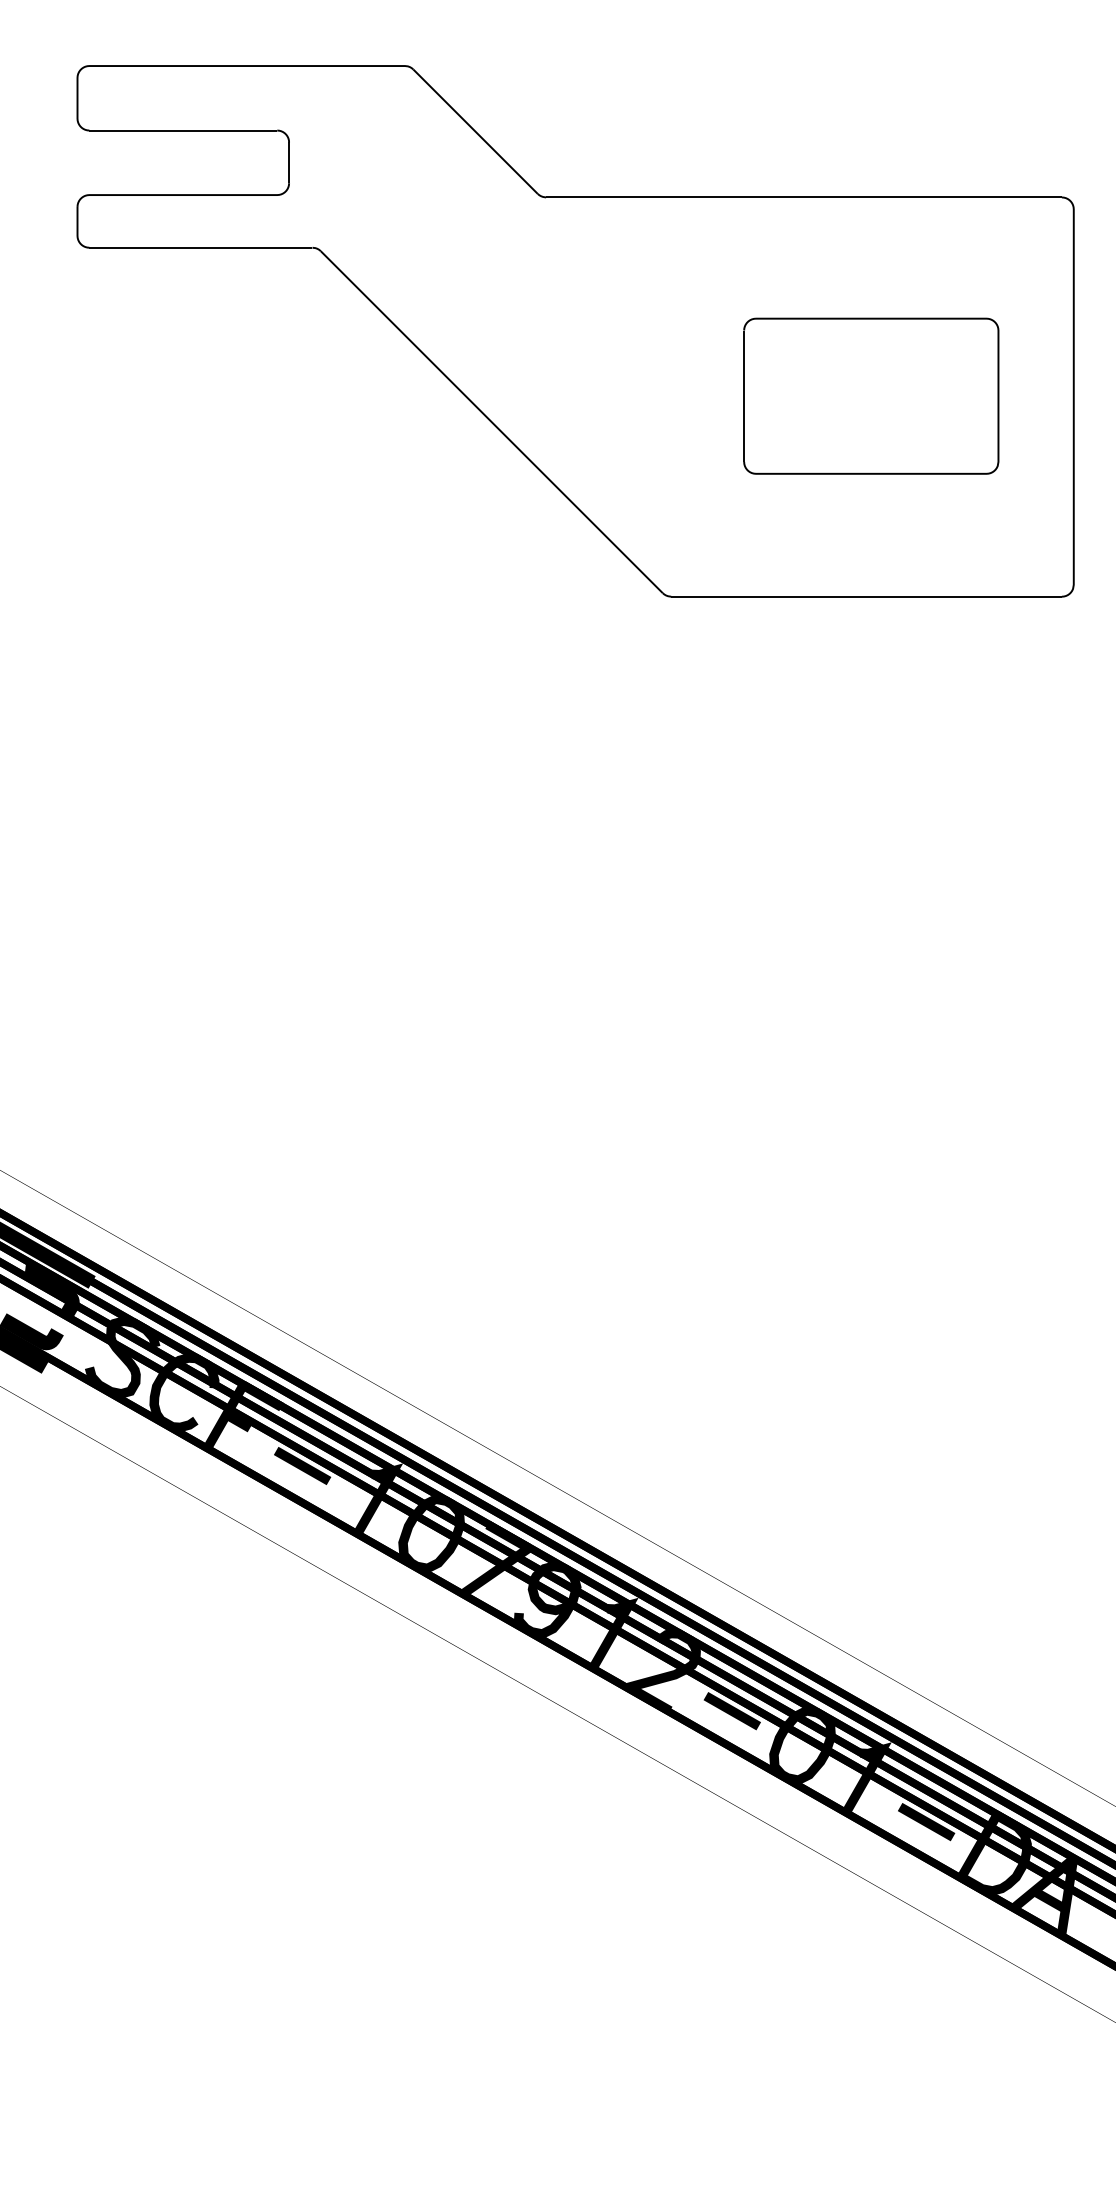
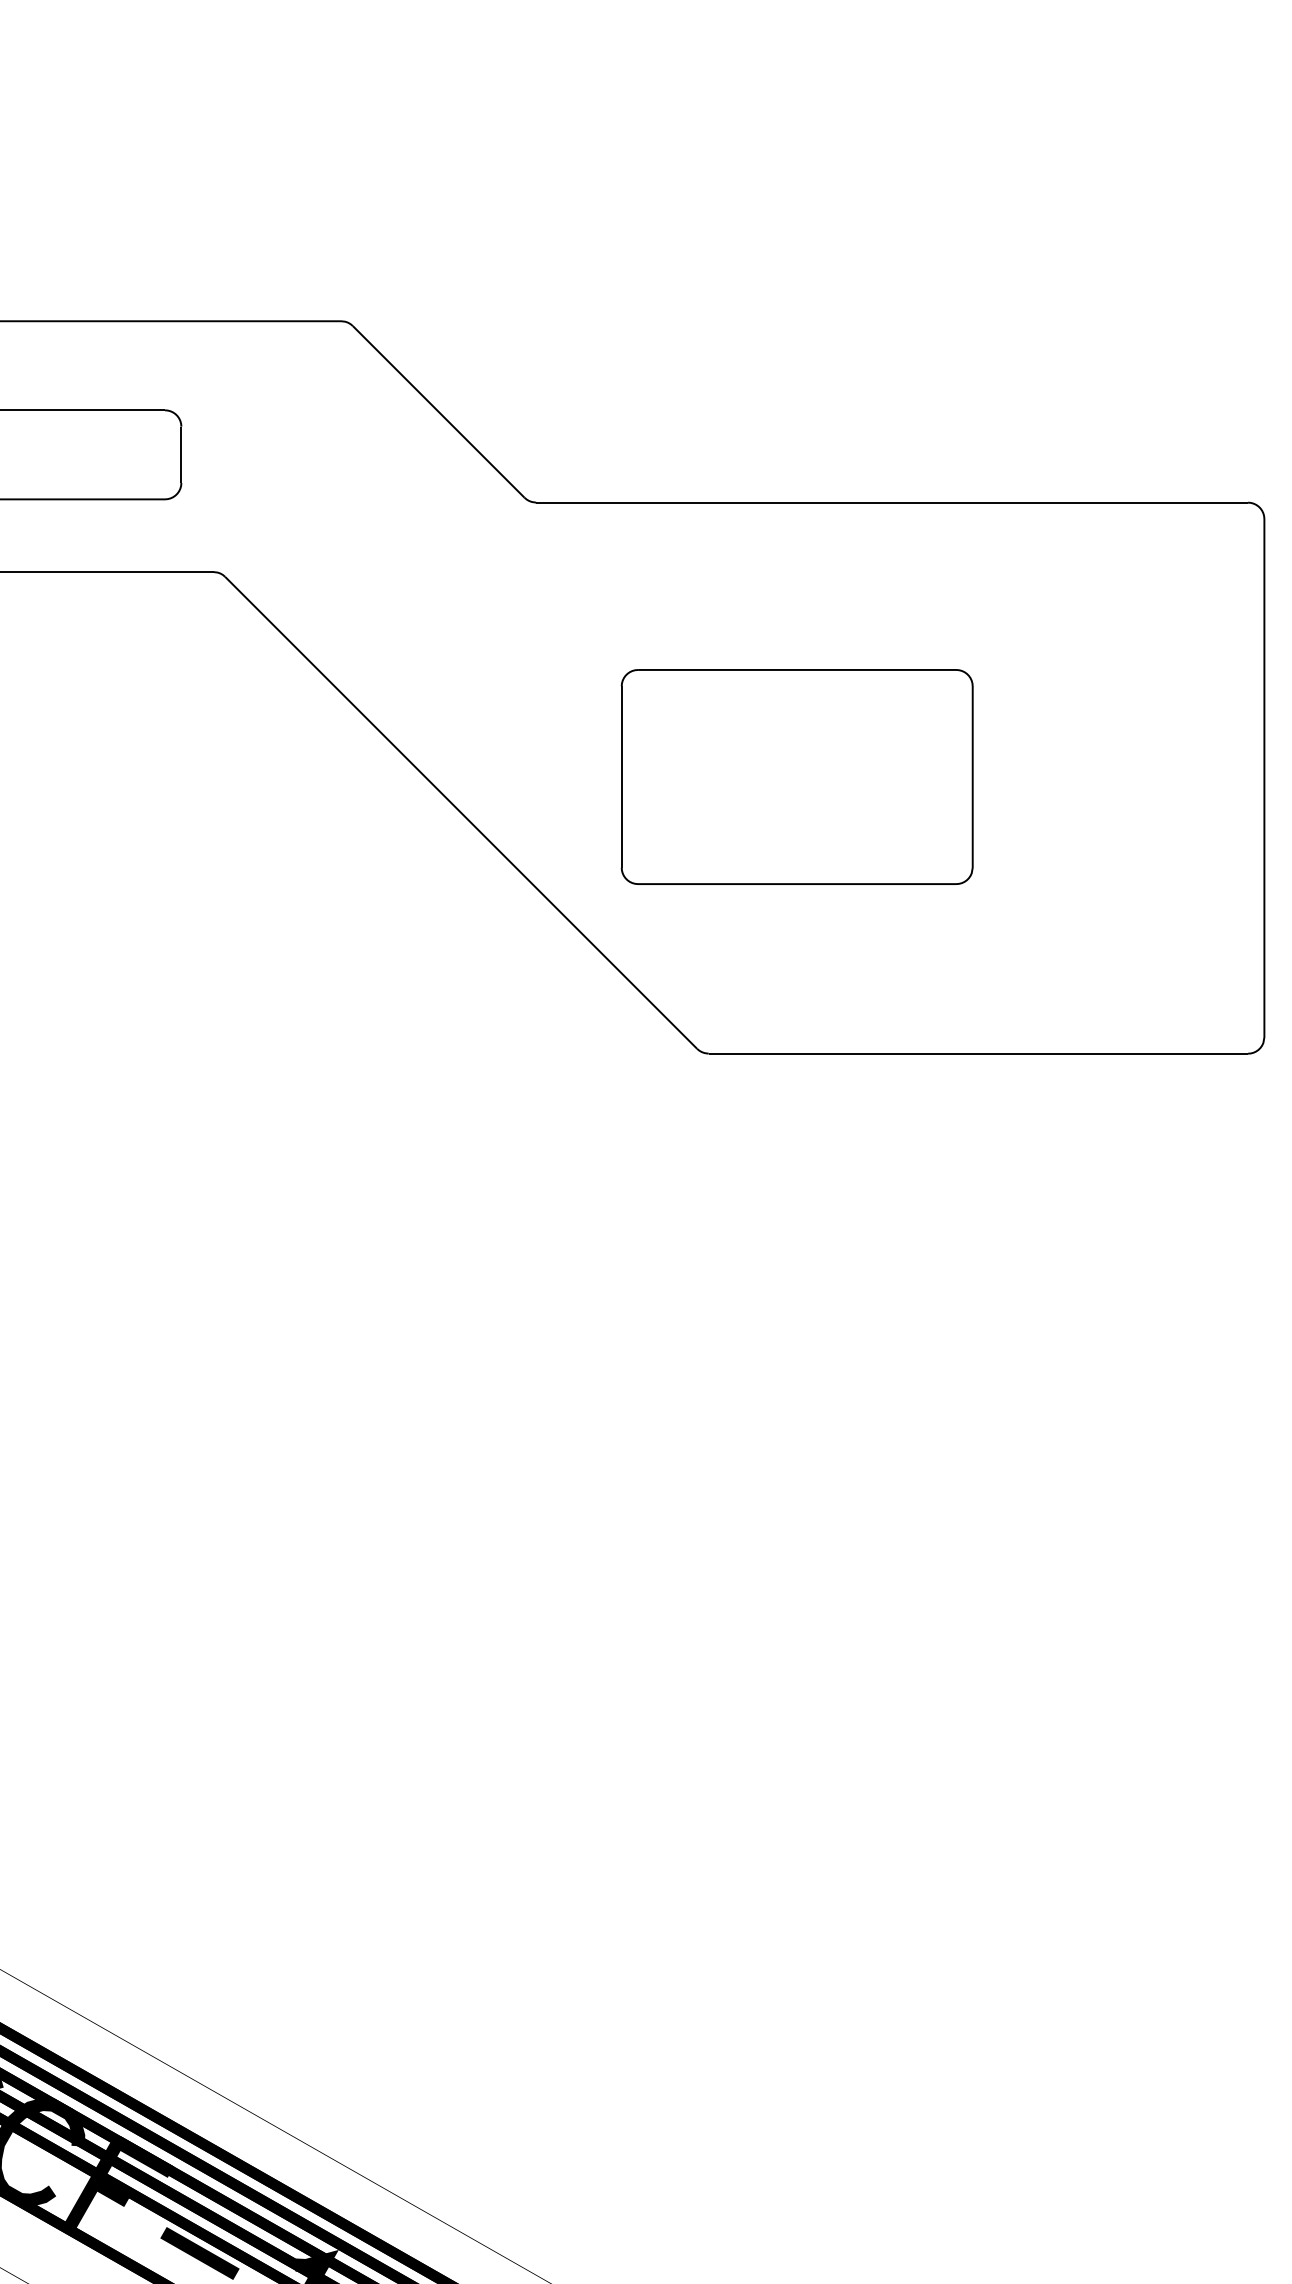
part: (871, 395) -> (797, 775), moved

